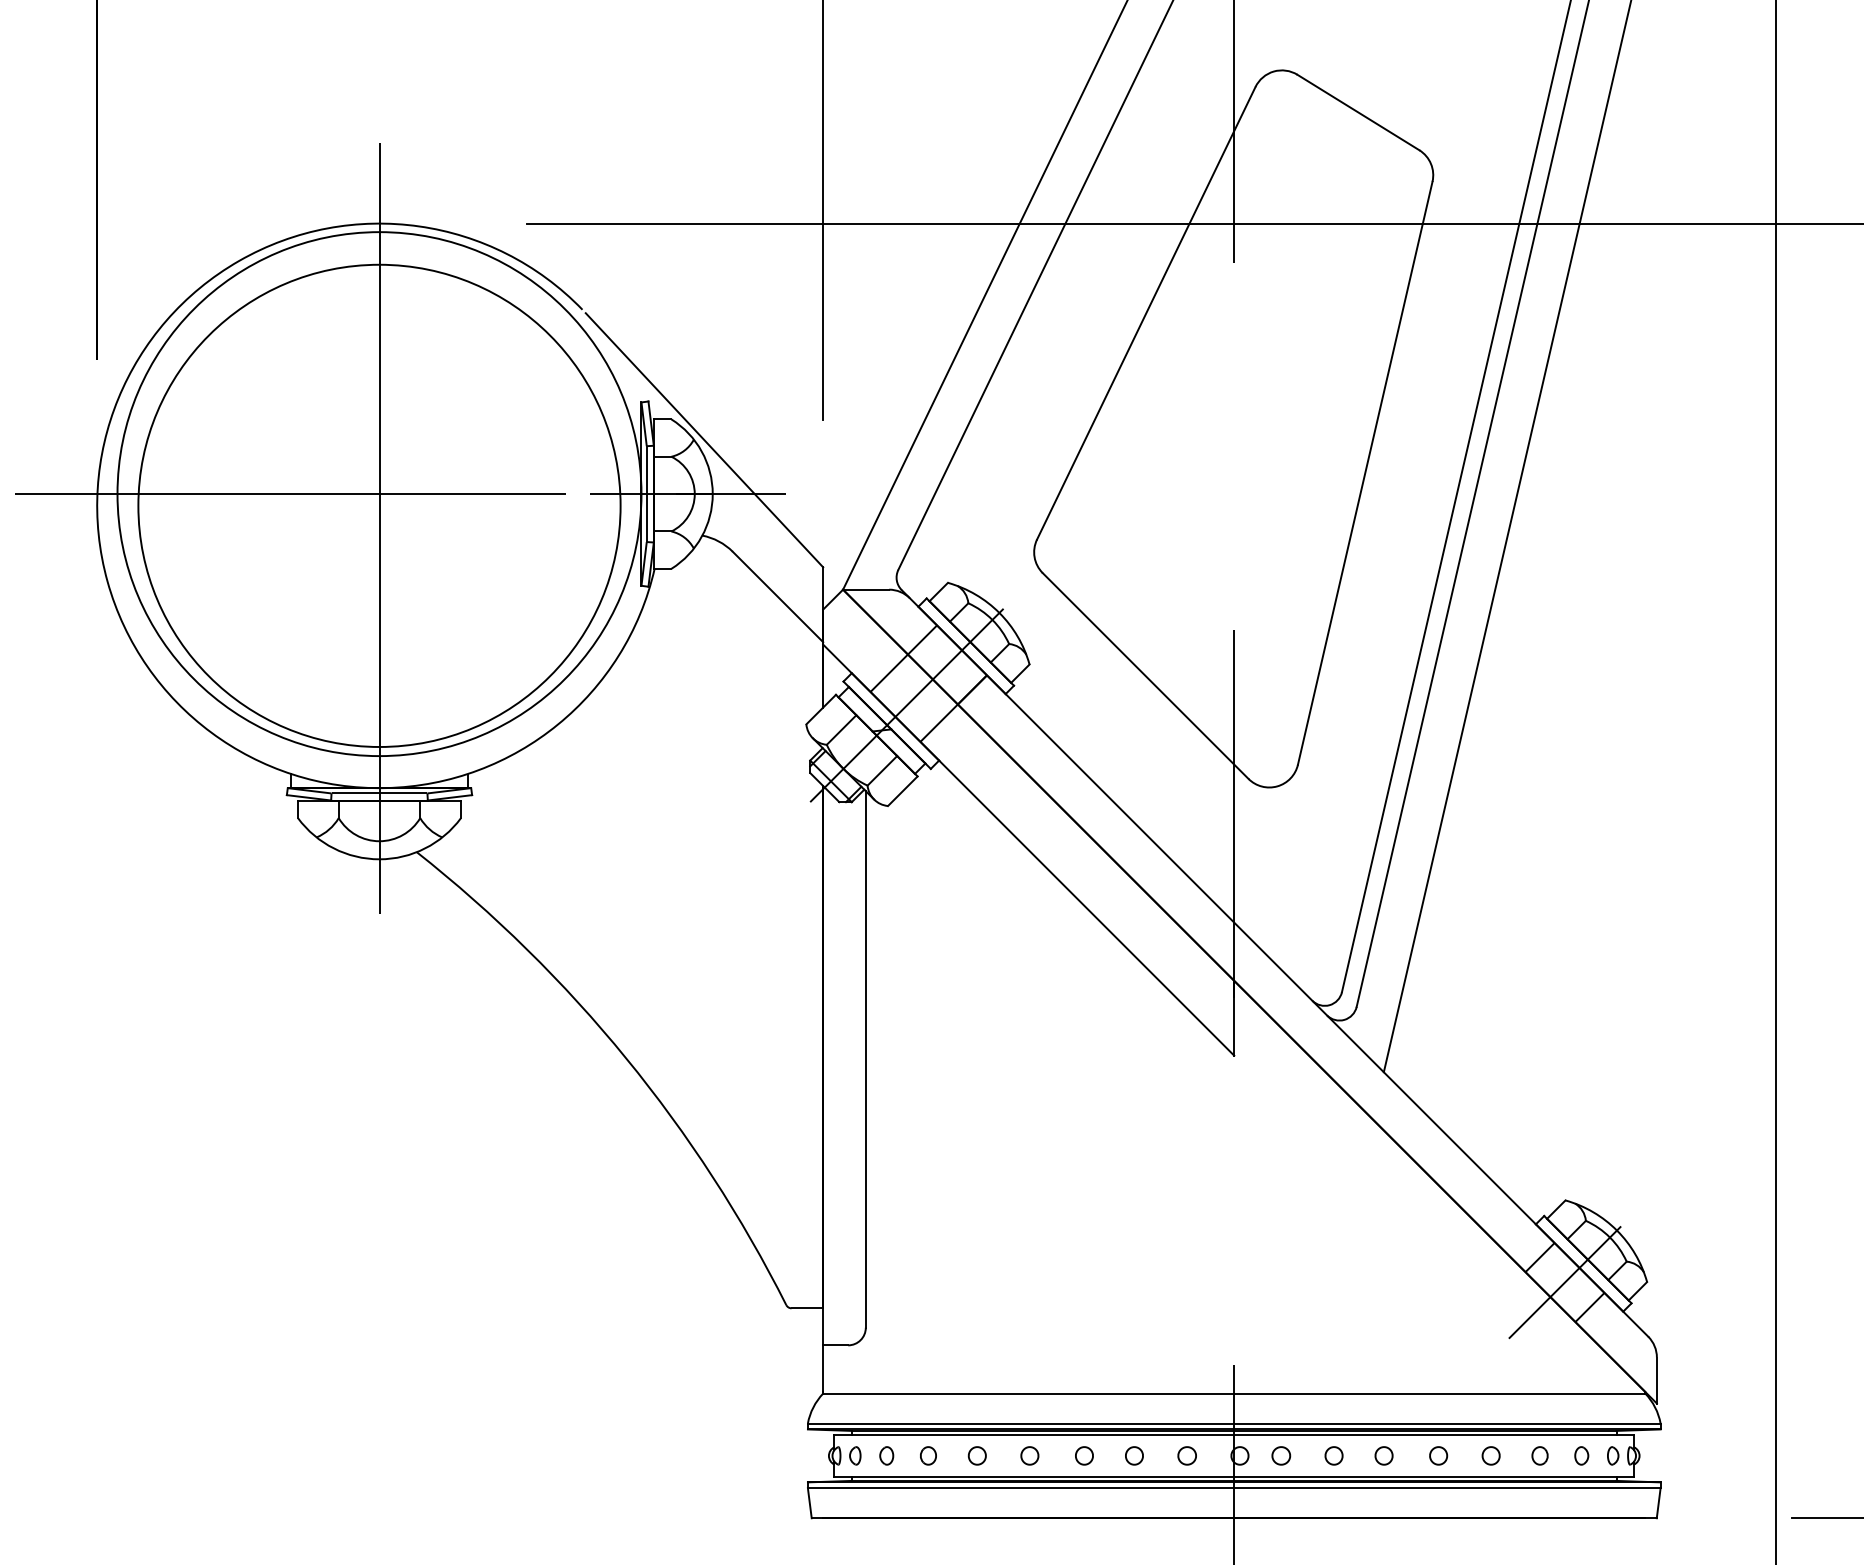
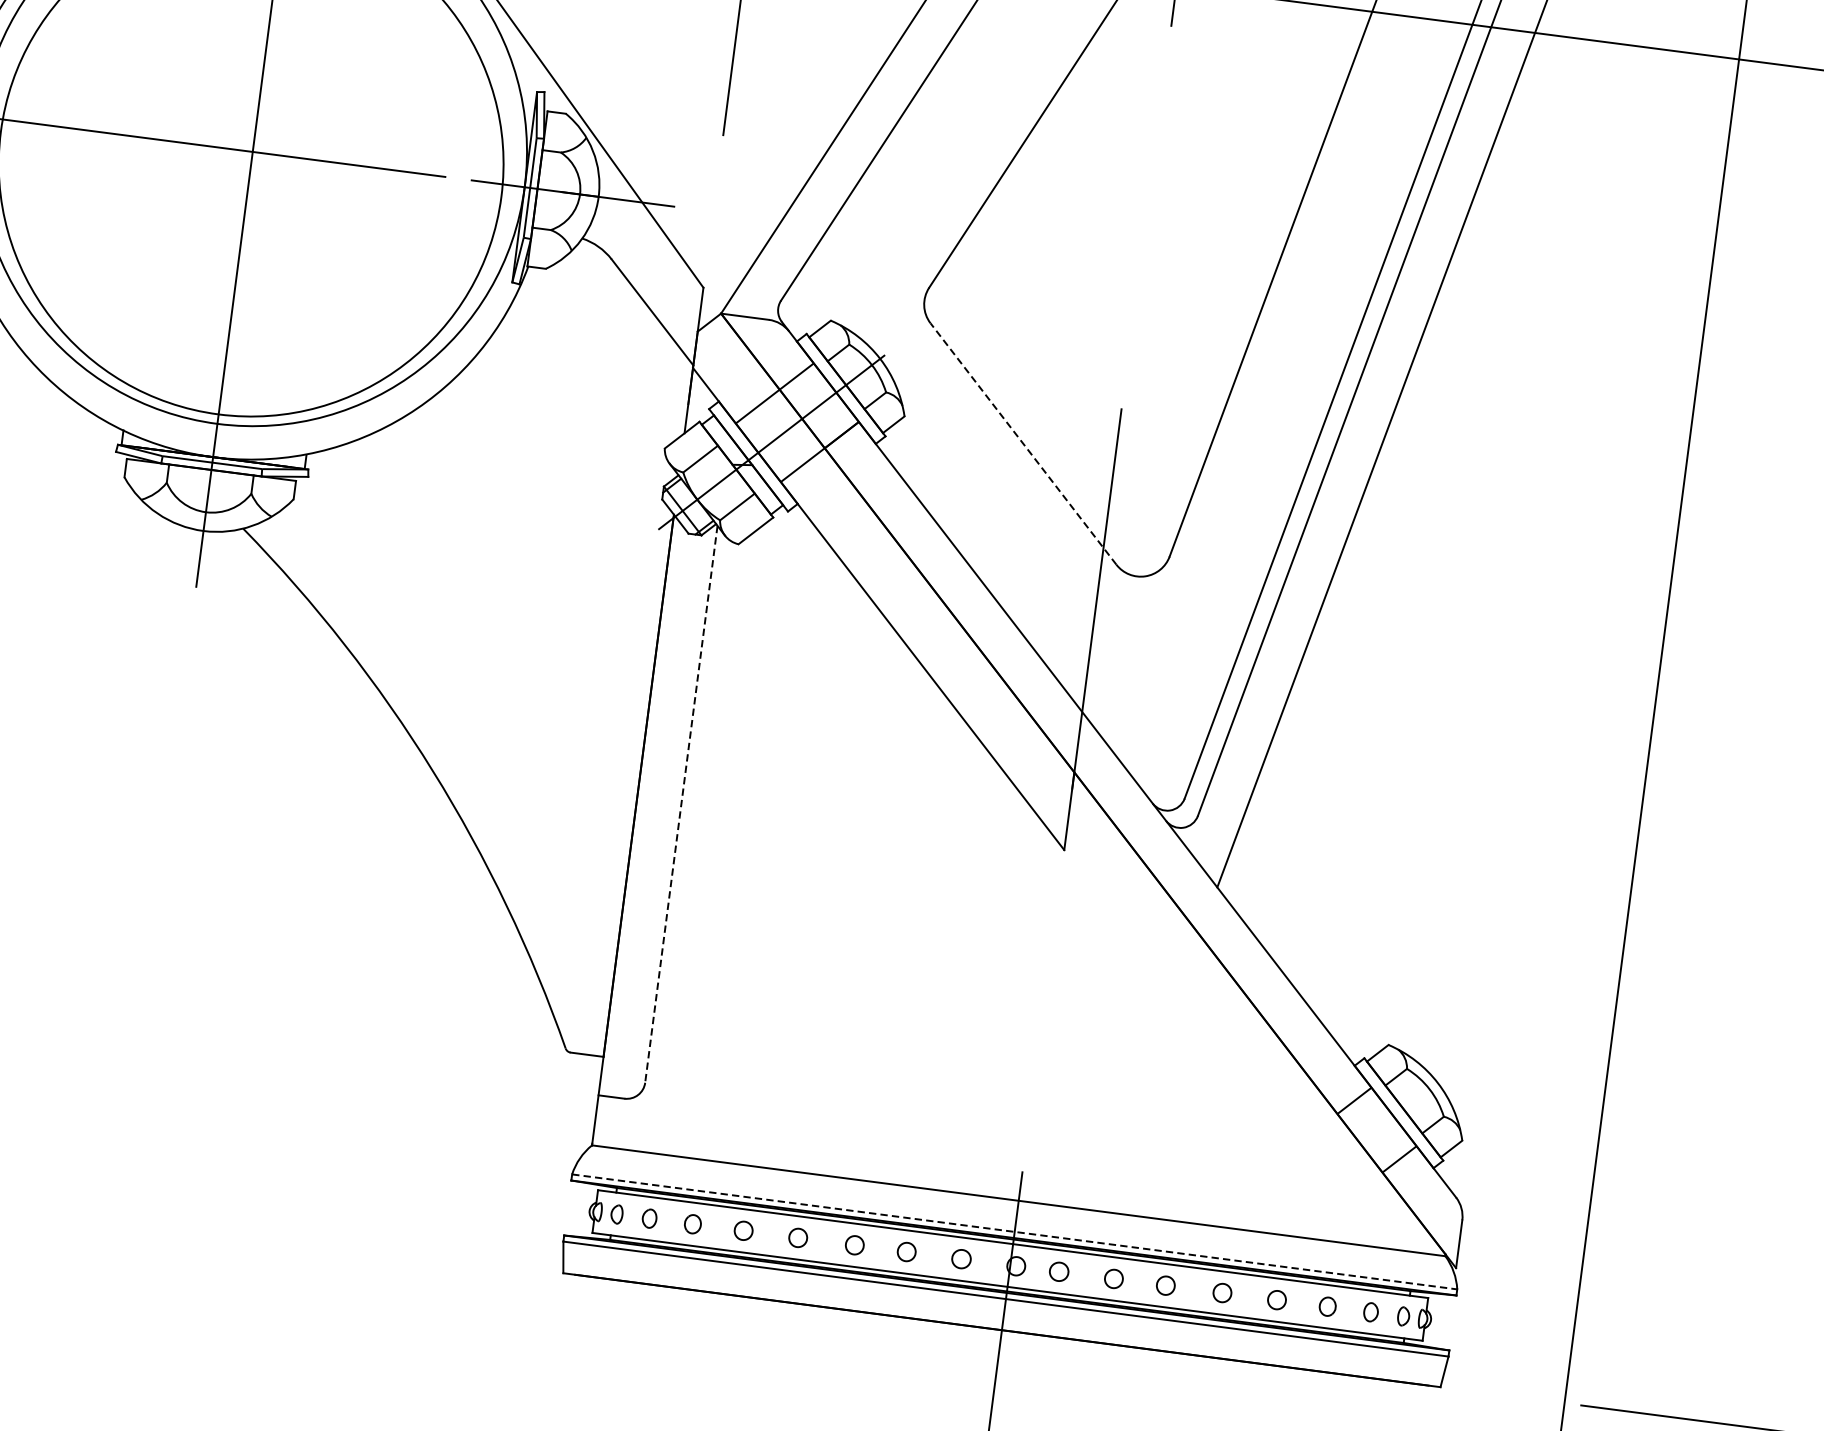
line: (1145, 675) -> (1023, 443), solid -> dashed
line: (865, 1059) -> (681, 804), solid -> dashed
line: (1564, 1282) -> (1376, 1130), removed
line: (1234, 1423) -> (1014, 1231), solid -> dashed

